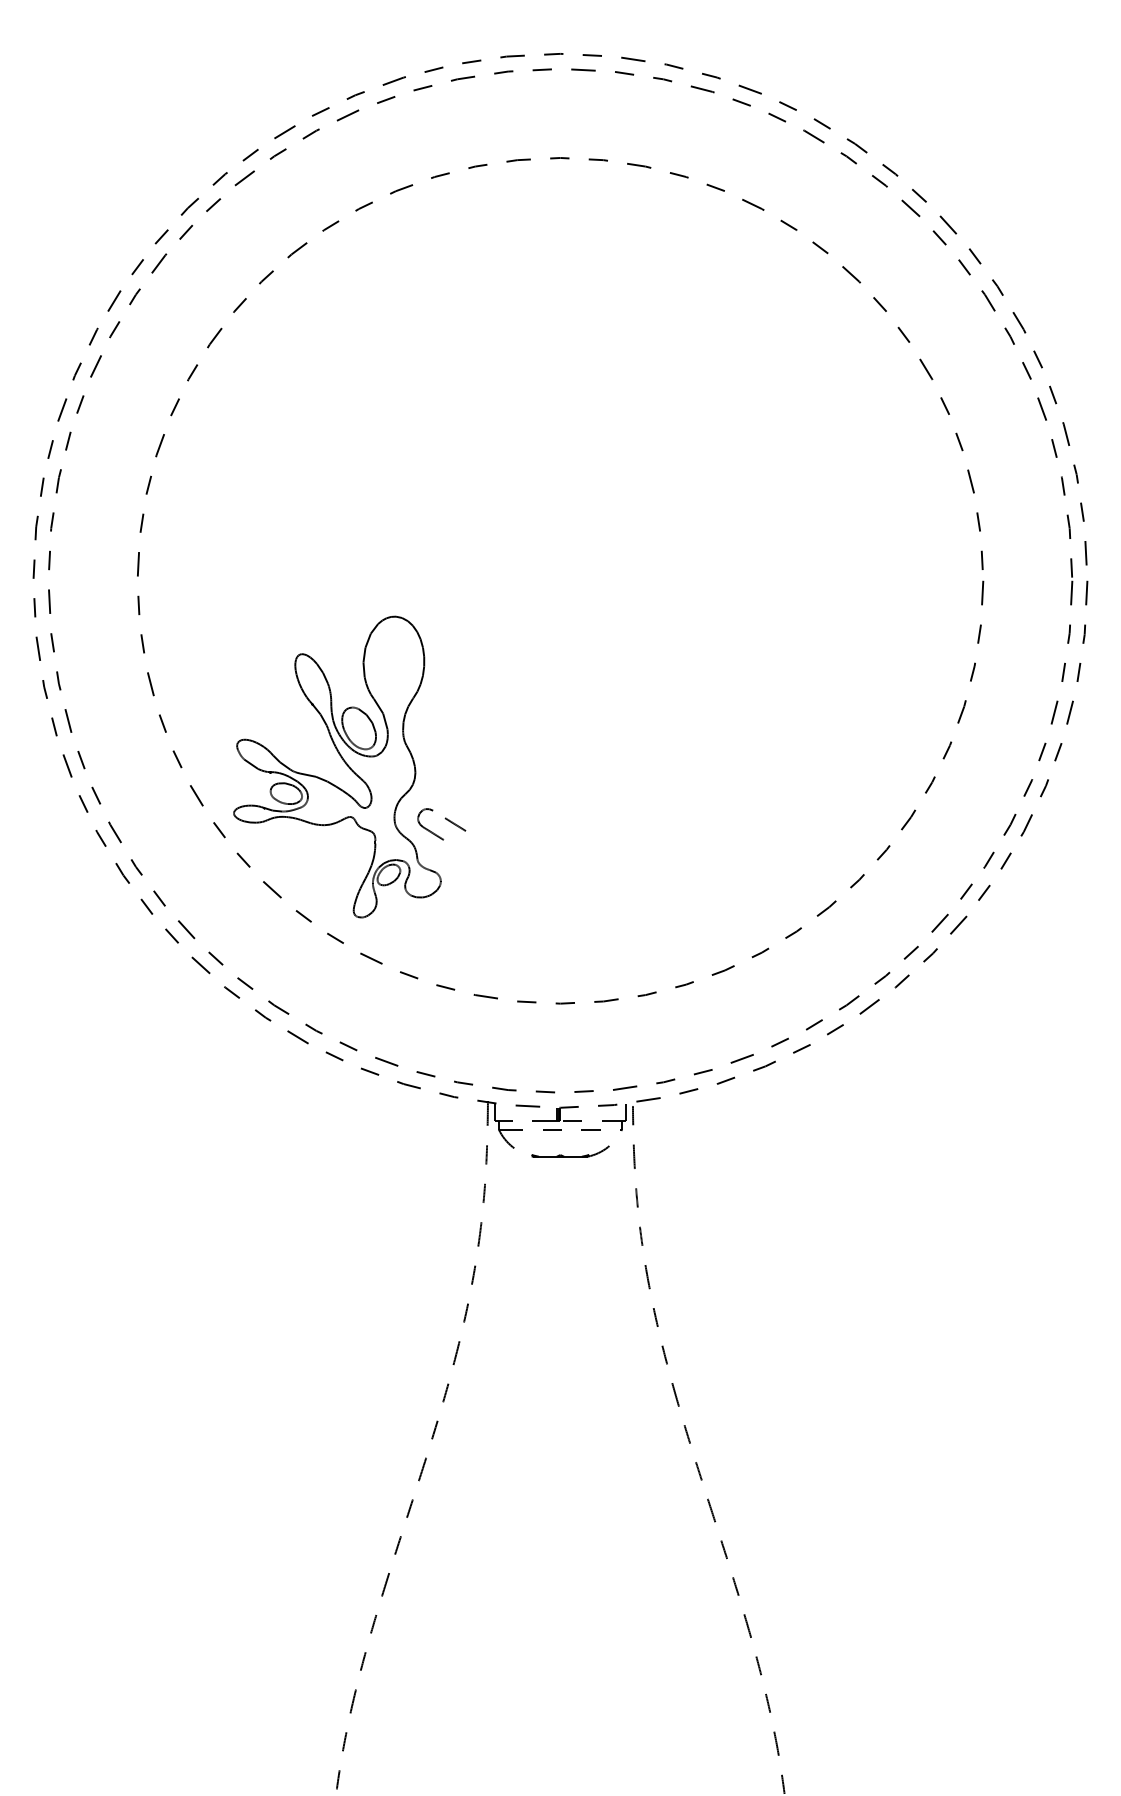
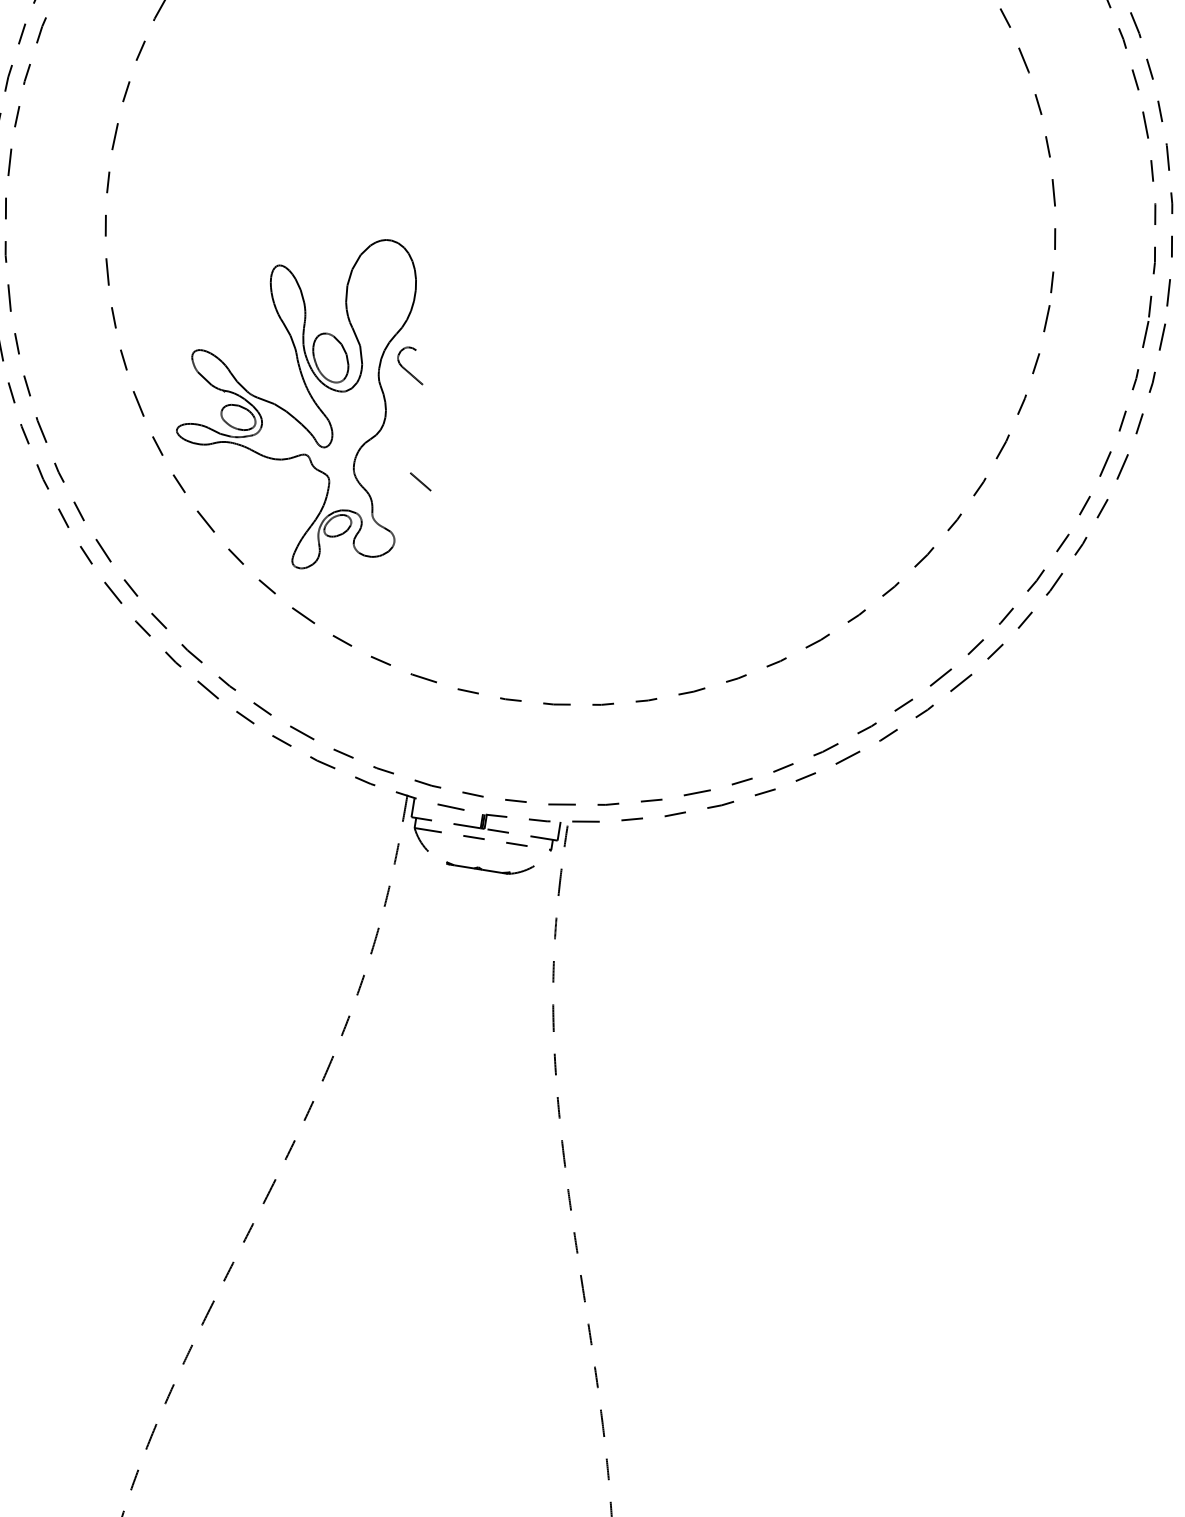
part: (430, 824) -> (410, 365), moved

